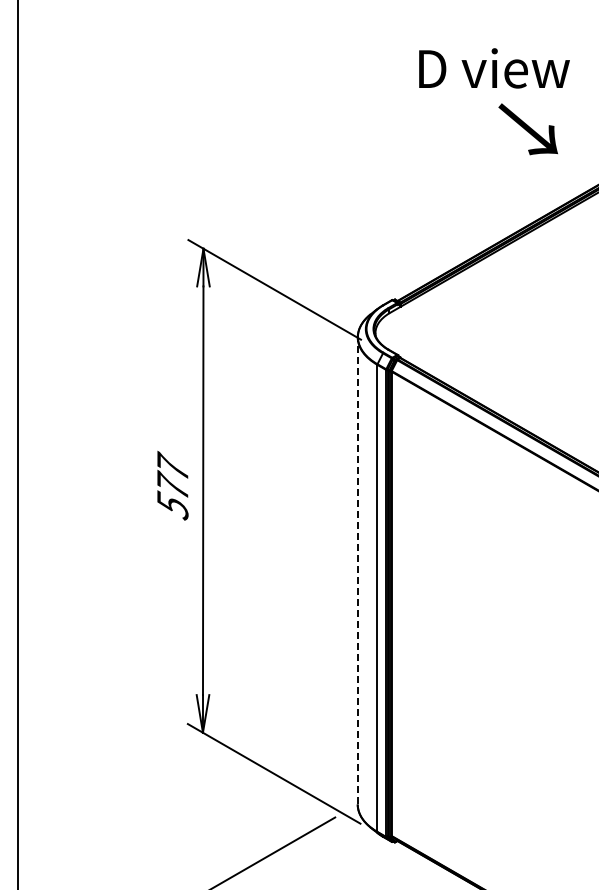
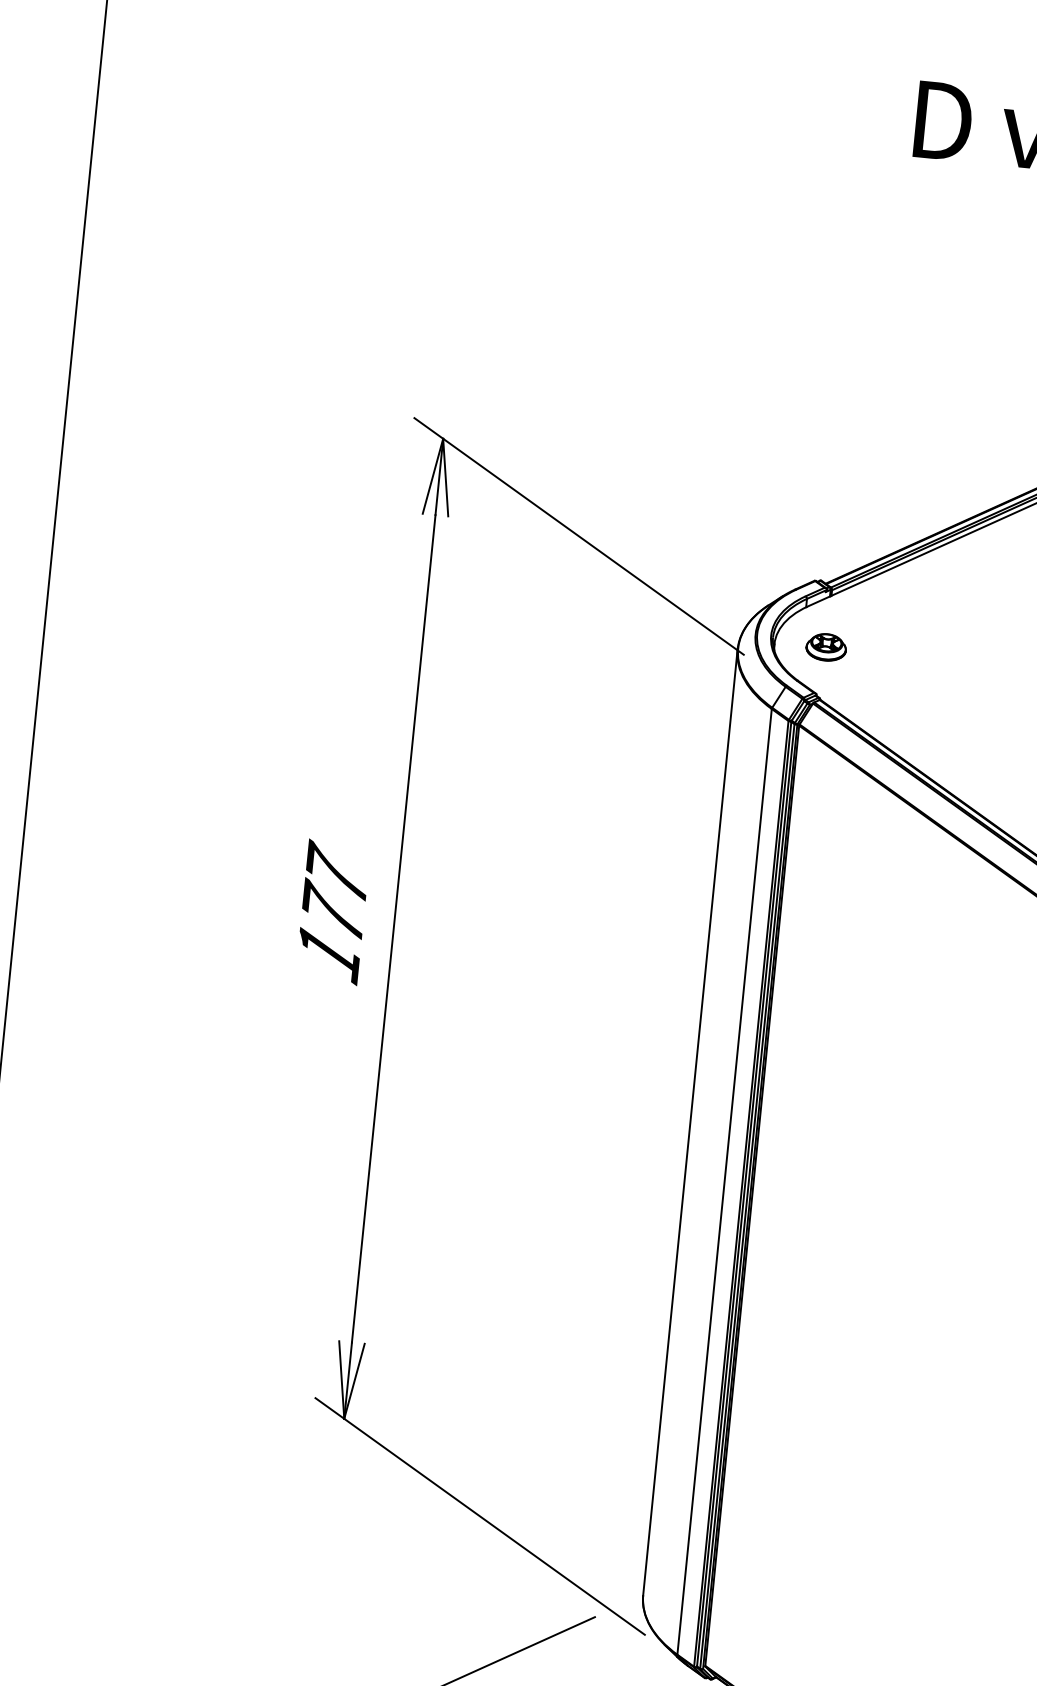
part: (400, 331) -> (825, 646), added
text: (172, 505) -> (328, 952), 577 -> 177
line: (357, 570) -> (690, 1121), dashed -> solid

